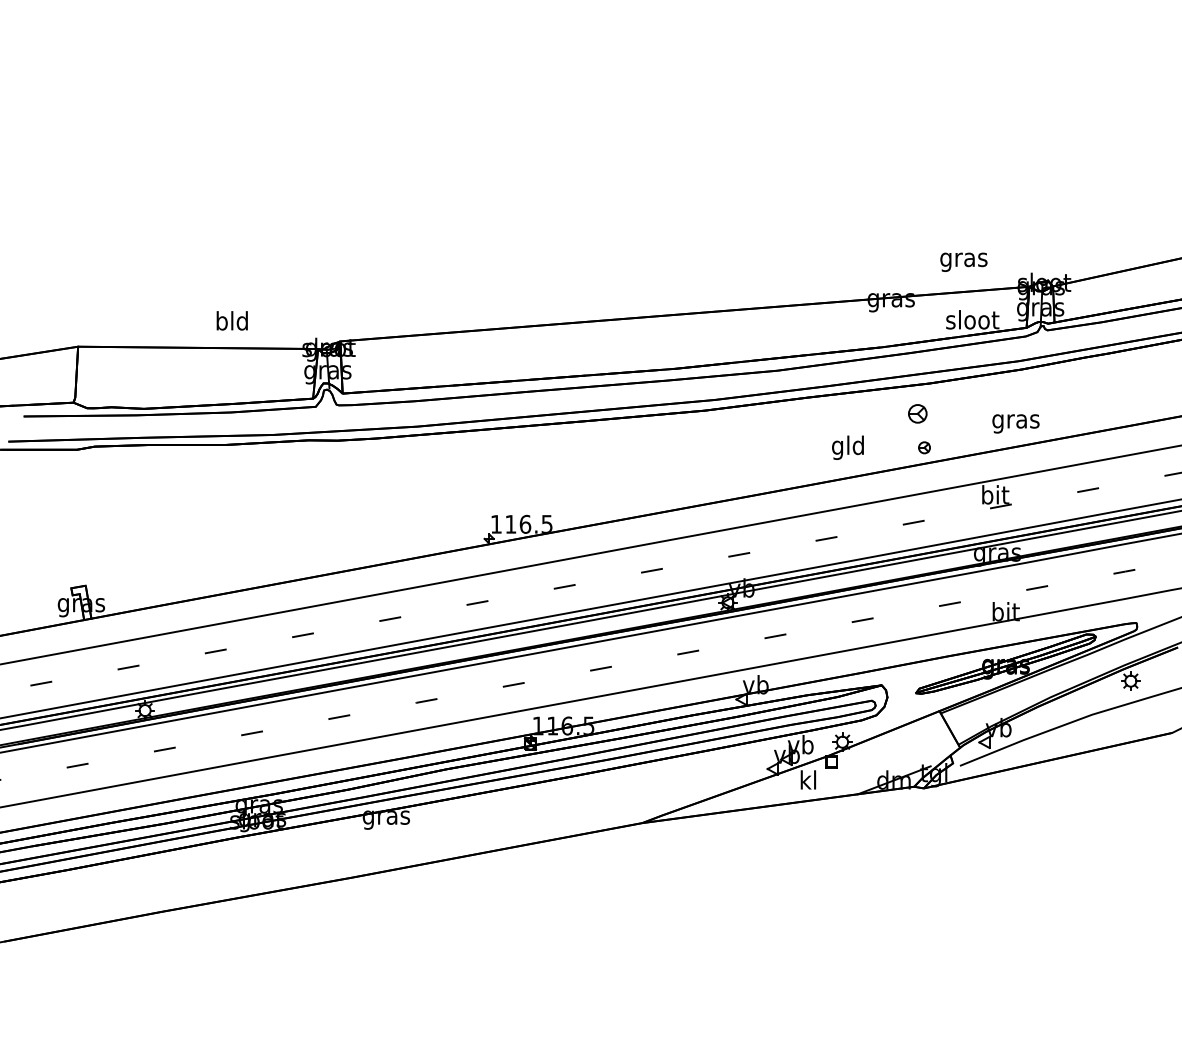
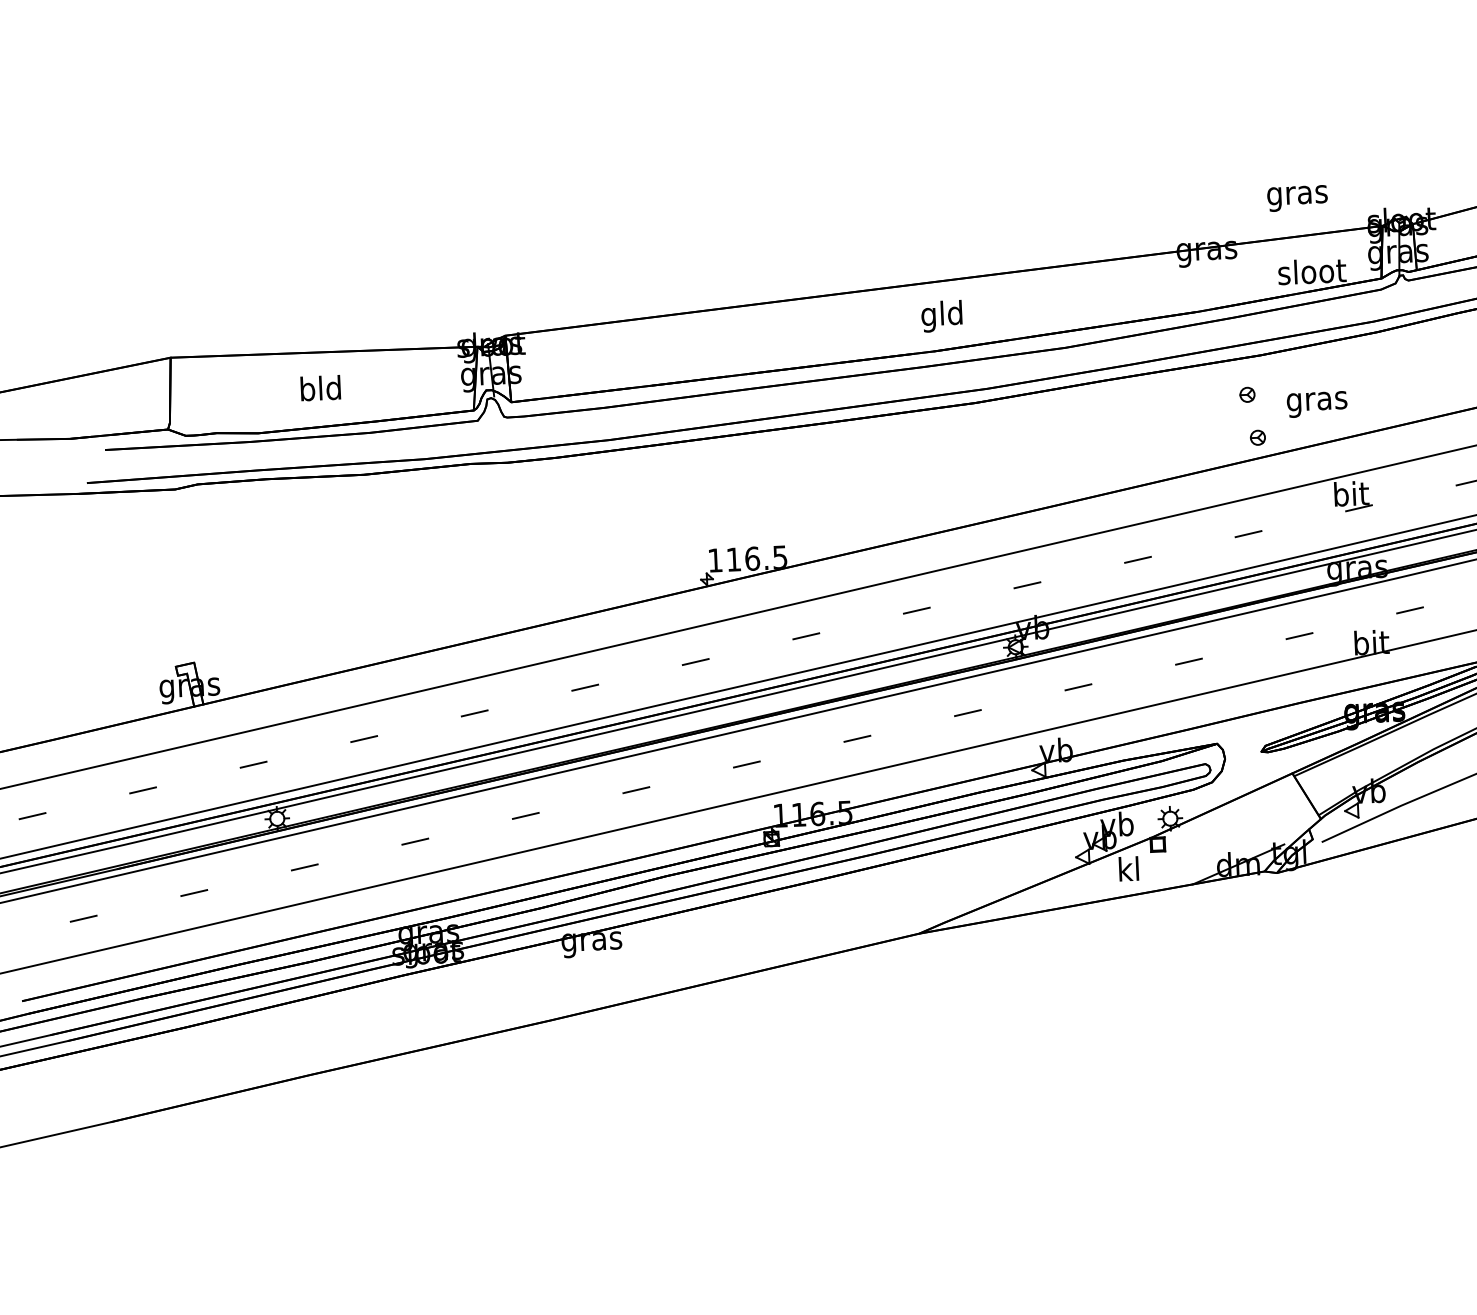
text: (231, 320) -> (319, 387), moved
part: (917, 413) -> (1247, 394), size x0.62
text: (1015, 423) -> (1316, 404), moved
text: (847, 447) -> (941, 316), moved

